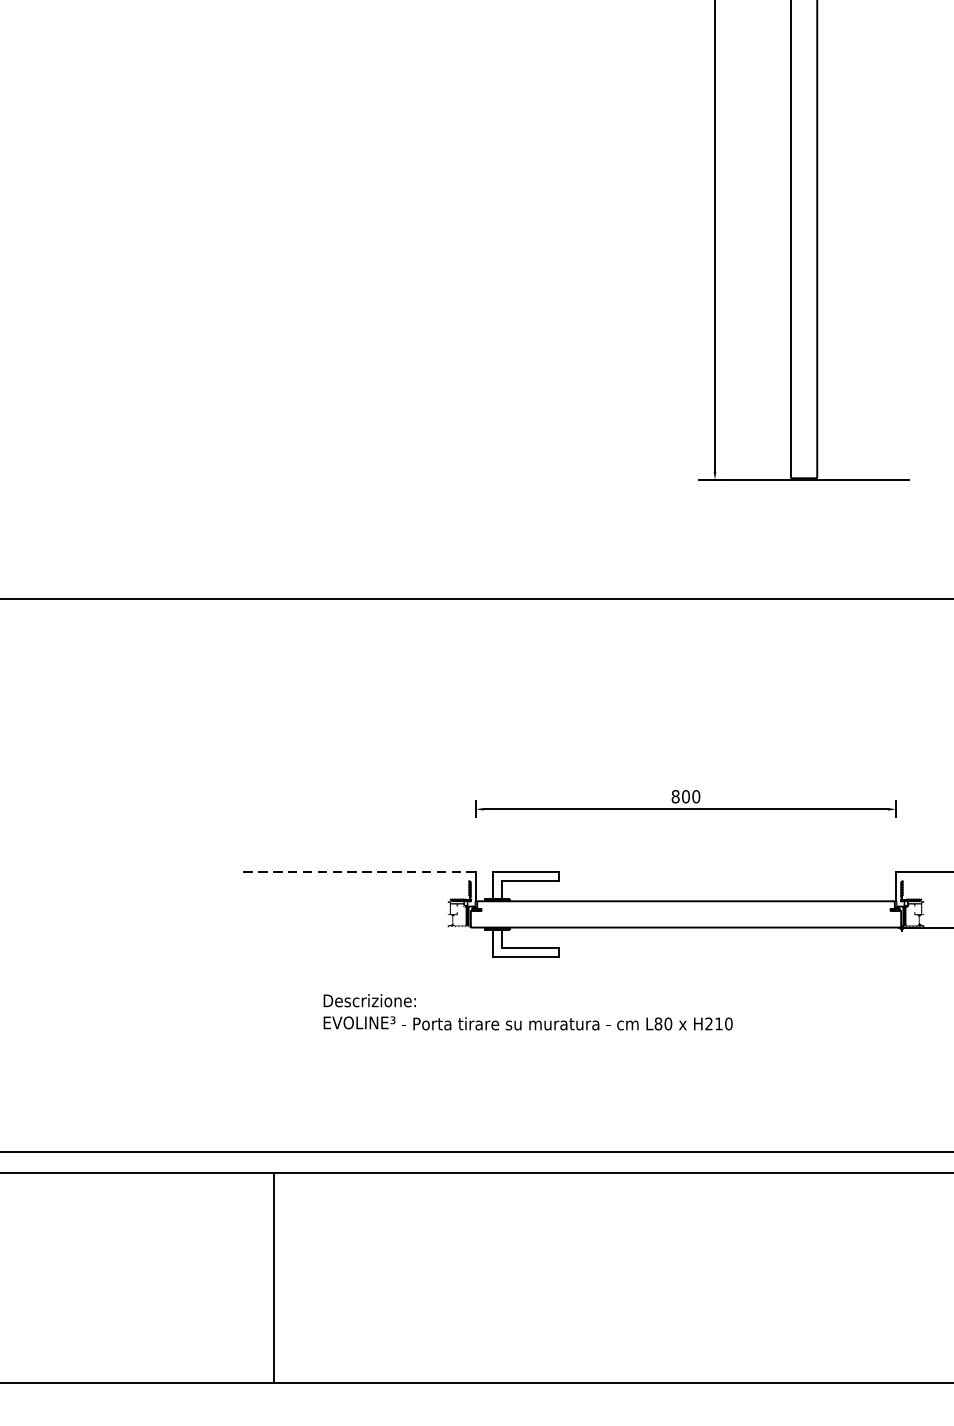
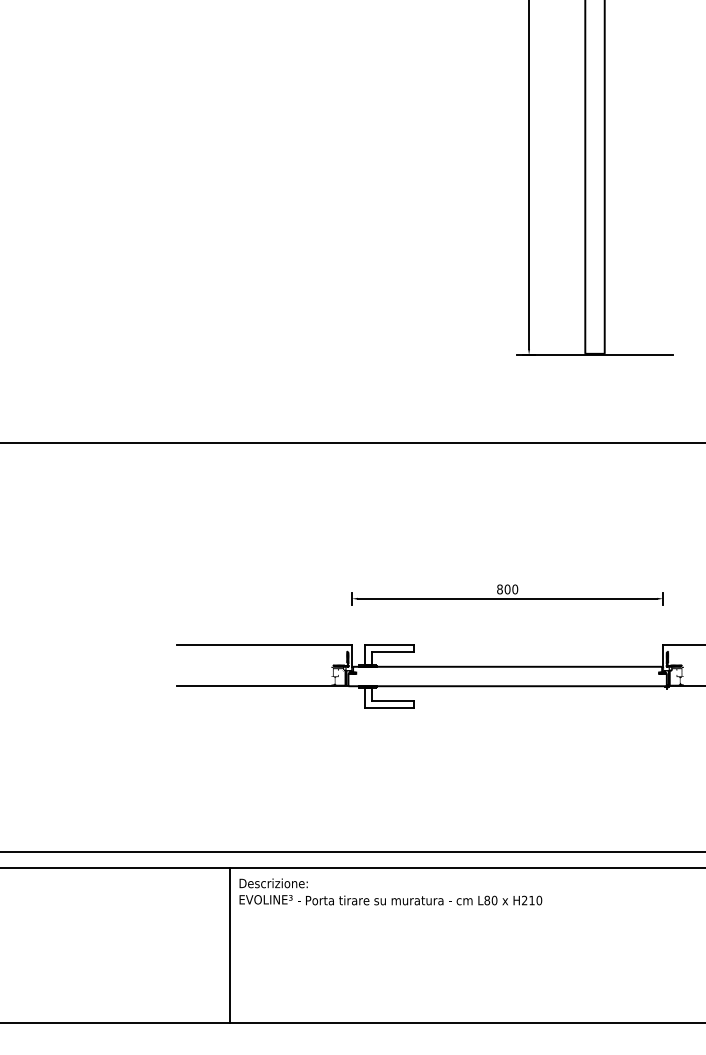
line: (357, 872) -> (264, 645), dashed -> solid
line: (353, 927) -> (261, 686), added
text: (527, 1011) -> (390, 891), moved
line: (273, 1277) -> (229, 945), moved

